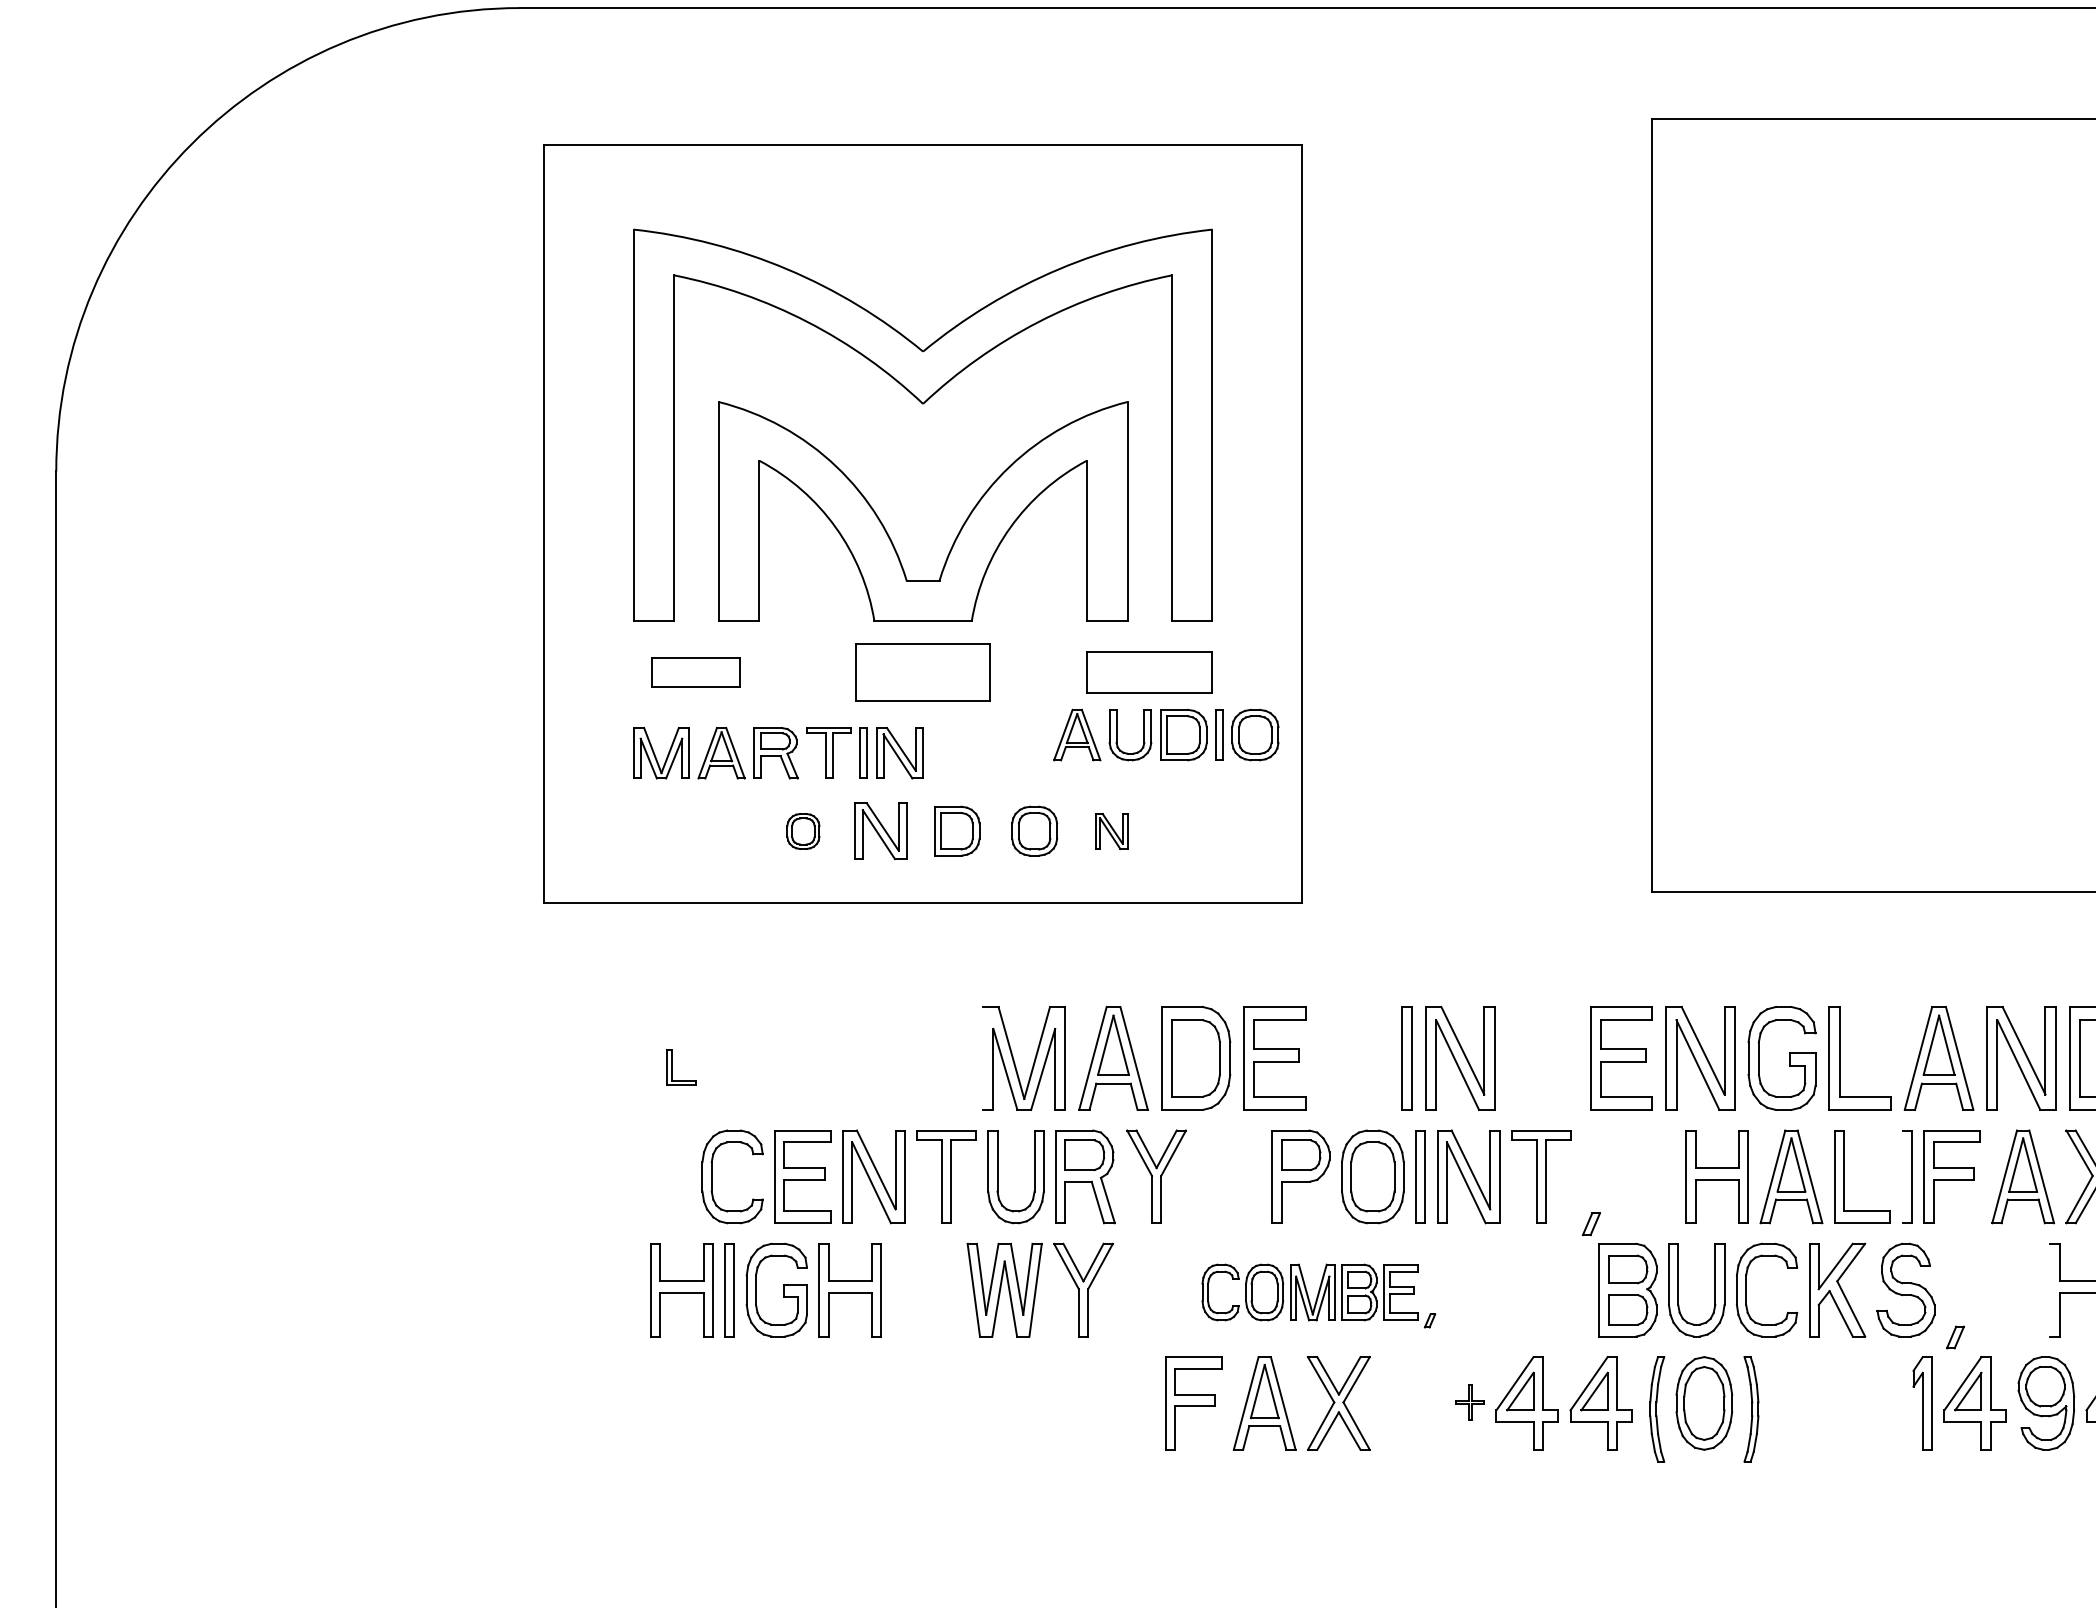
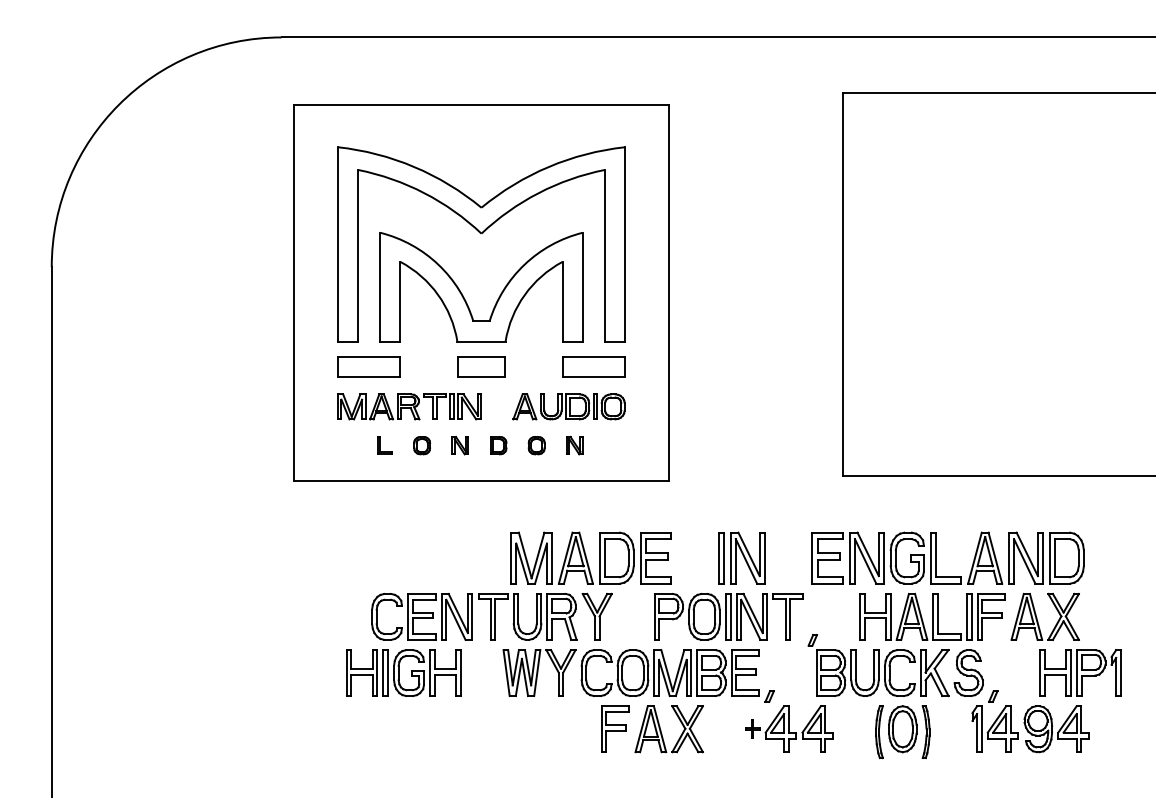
part: (695, 671) -> (368, 366), size x1.43
part: (923, 671) -> (481, 366), size x0.71
part: (1165, 734) -> (568, 406), moved
part: (878, 831) -> (459, 445), size x0.62
part: (957, 831) -> (498, 445), size x0.71
part: (1034, 831) -> (536, 445), size x0.71
line: (983, 1057) -> (511, 557), added
part: (681, 1067) -> (384, 445), moved
line: (1903, 1176) -> (967, 616), added
line: (2050, 1291) -> (1040, 673), added
part: (1318, 1295) -> (677, 675), size x1.67
part: (1703, 1410) -> (902, 732), moved

